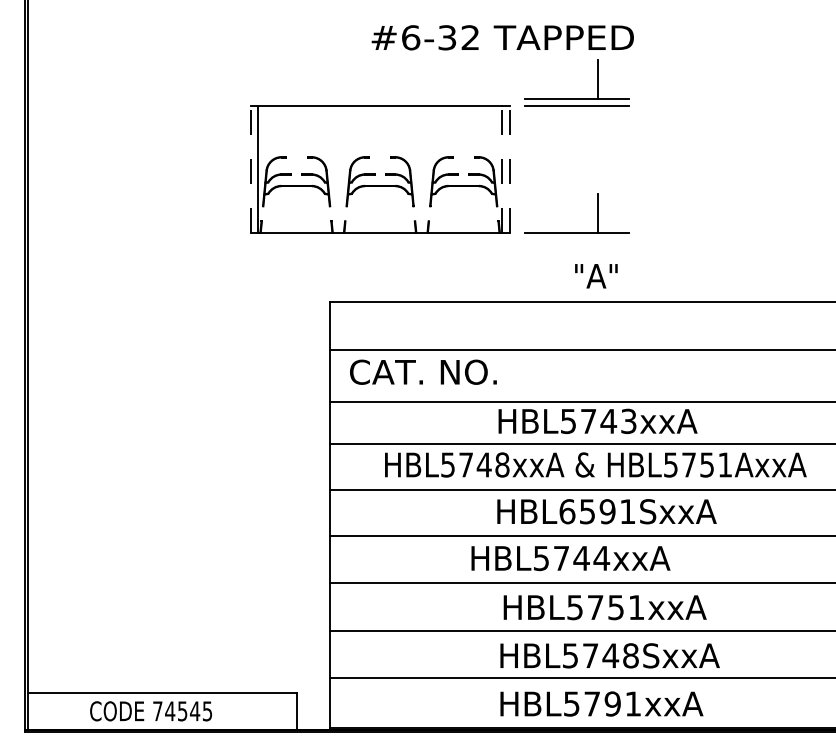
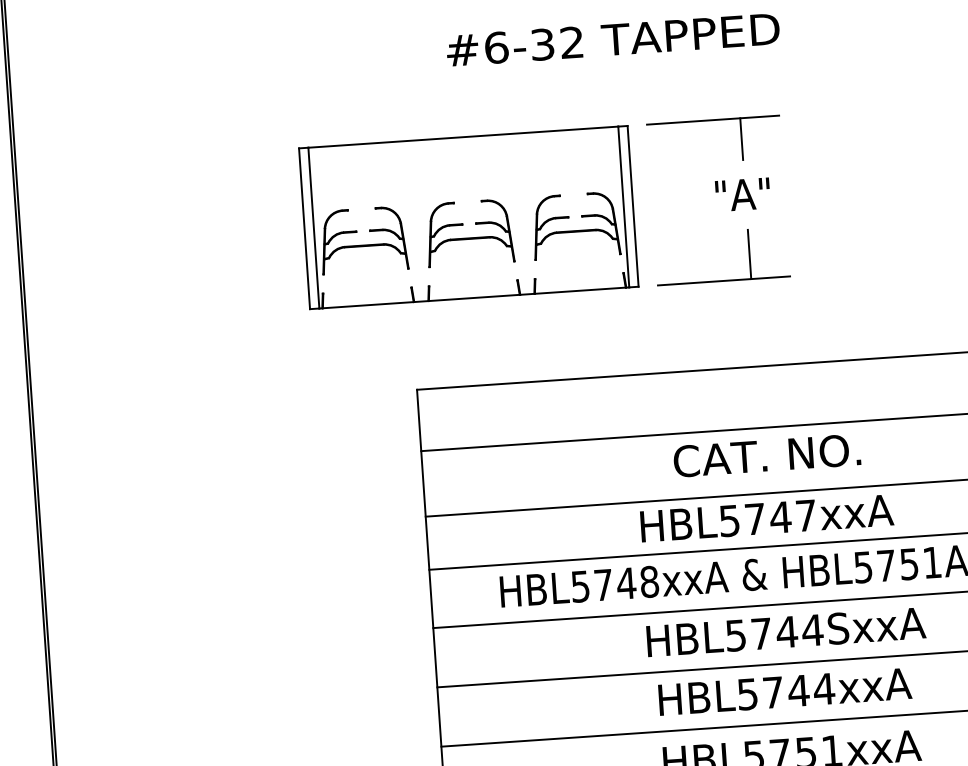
part: (576, 98) -> (711, 110), removed
line: (598, 122) -> (741, 139), added
line: (250, 168) -> (304, 227), dashed -> solid
line: (502, 168) -> (623, 205), dashed -> solid
line: (509, 168) -> (632, 205), dashed -> solid
text: (596, 276) -> (743, 195), moved
text: (423, 371) -> (767, 454), moved
text: (628, 421) -> (805, 515), HBL5743xxA -> HBL5747xxA
text: (597, 511) -> (774, 632), HBL6591SxxA -> HBL5744SxxA
text: (570, 558) -> (784, 691), moved

